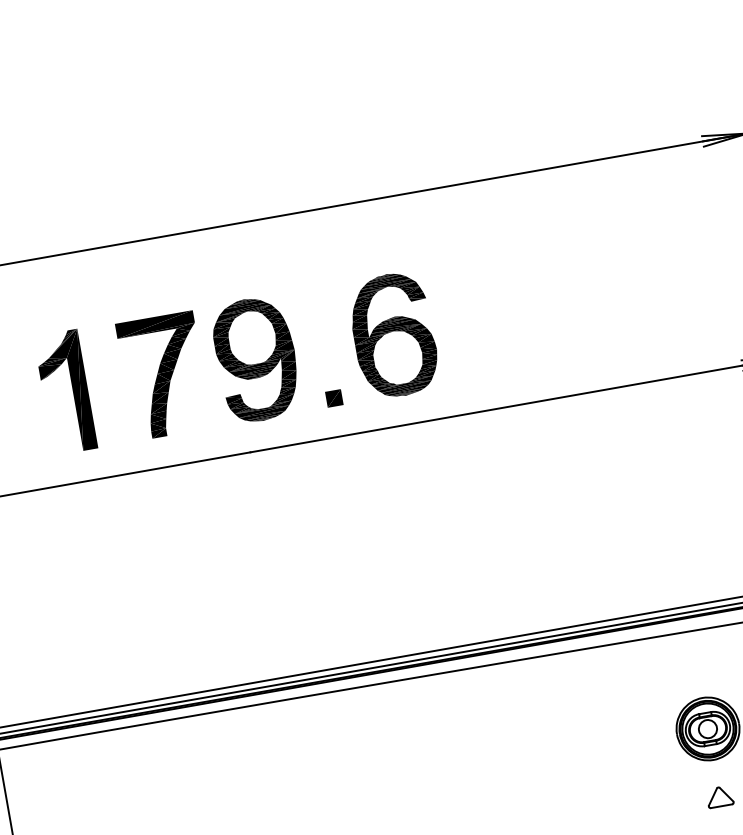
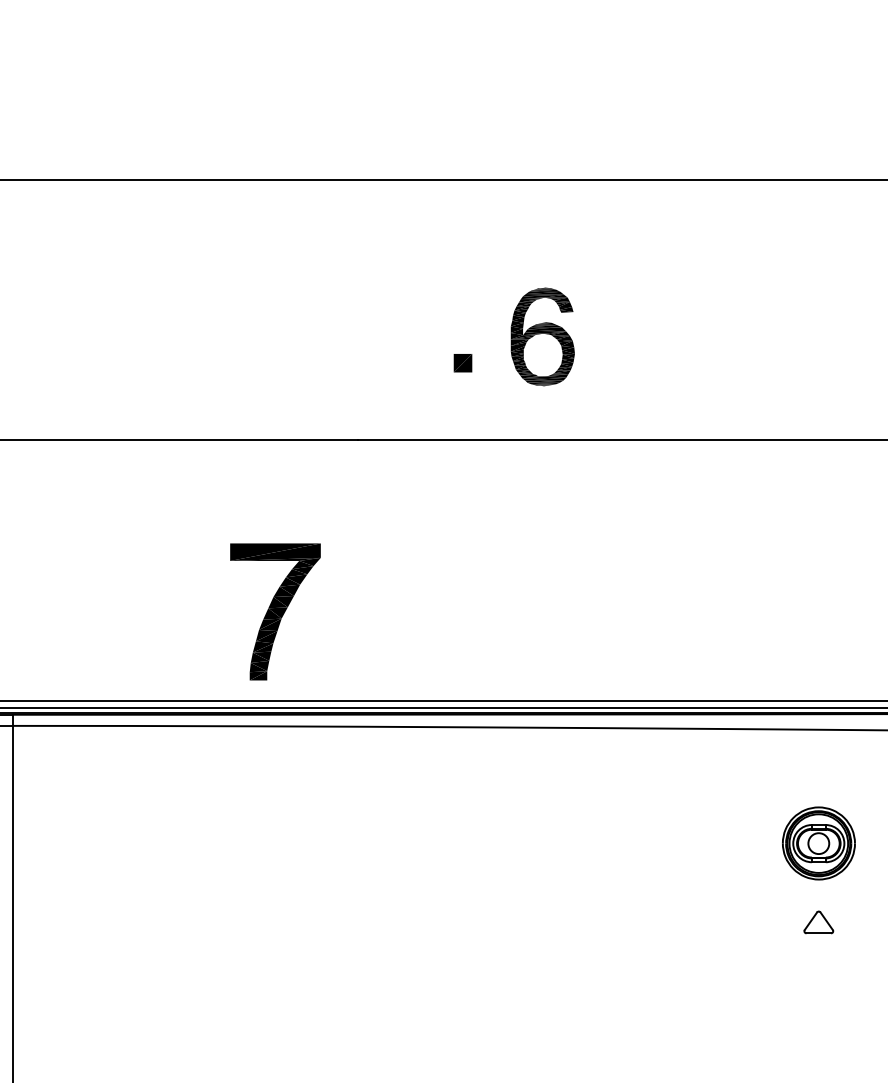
part: (393, 335) -> (542, 336), size x0.7
part: (256, 359) -> (382, 336), removed
part: (164, 375) -> (275, 611), moved
part: (72, 390) -> (169, 335), removed
part: (333, 398) -> (462, 363), moved

